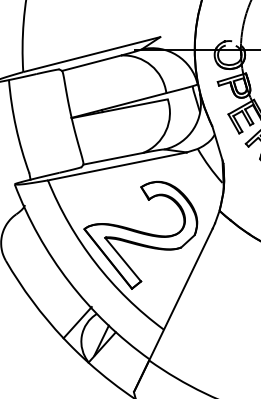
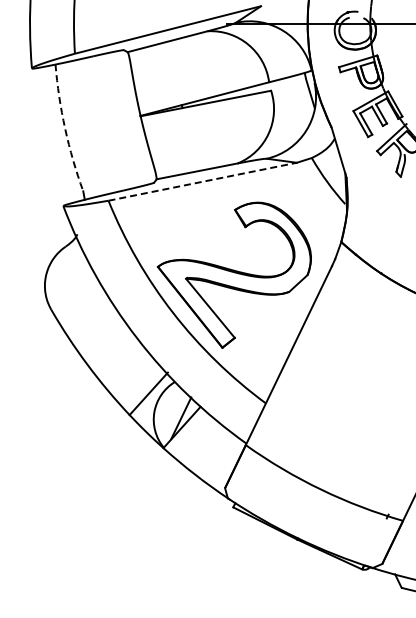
arc: (16, 127) -> (65, 128), solid -> dashed
line: (118, 166) -> (203, 181), solid -> dashed

